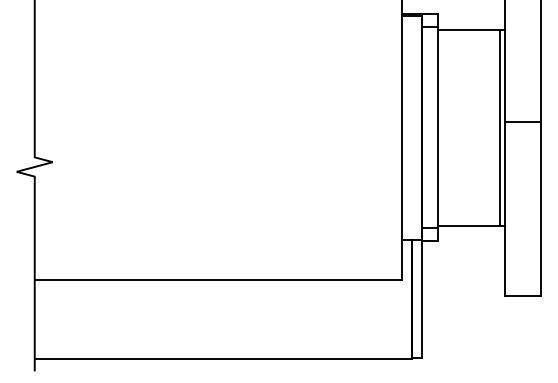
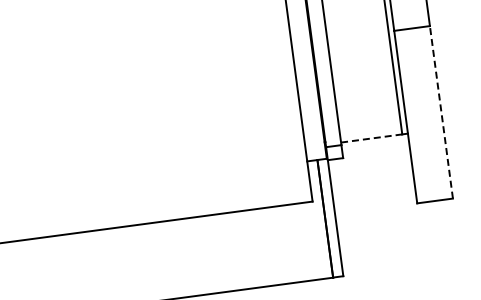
line: (541, 208) -> (441, 111), solid -> dashed
line: (468, 225) -> (371, 138), solid -> dashed

